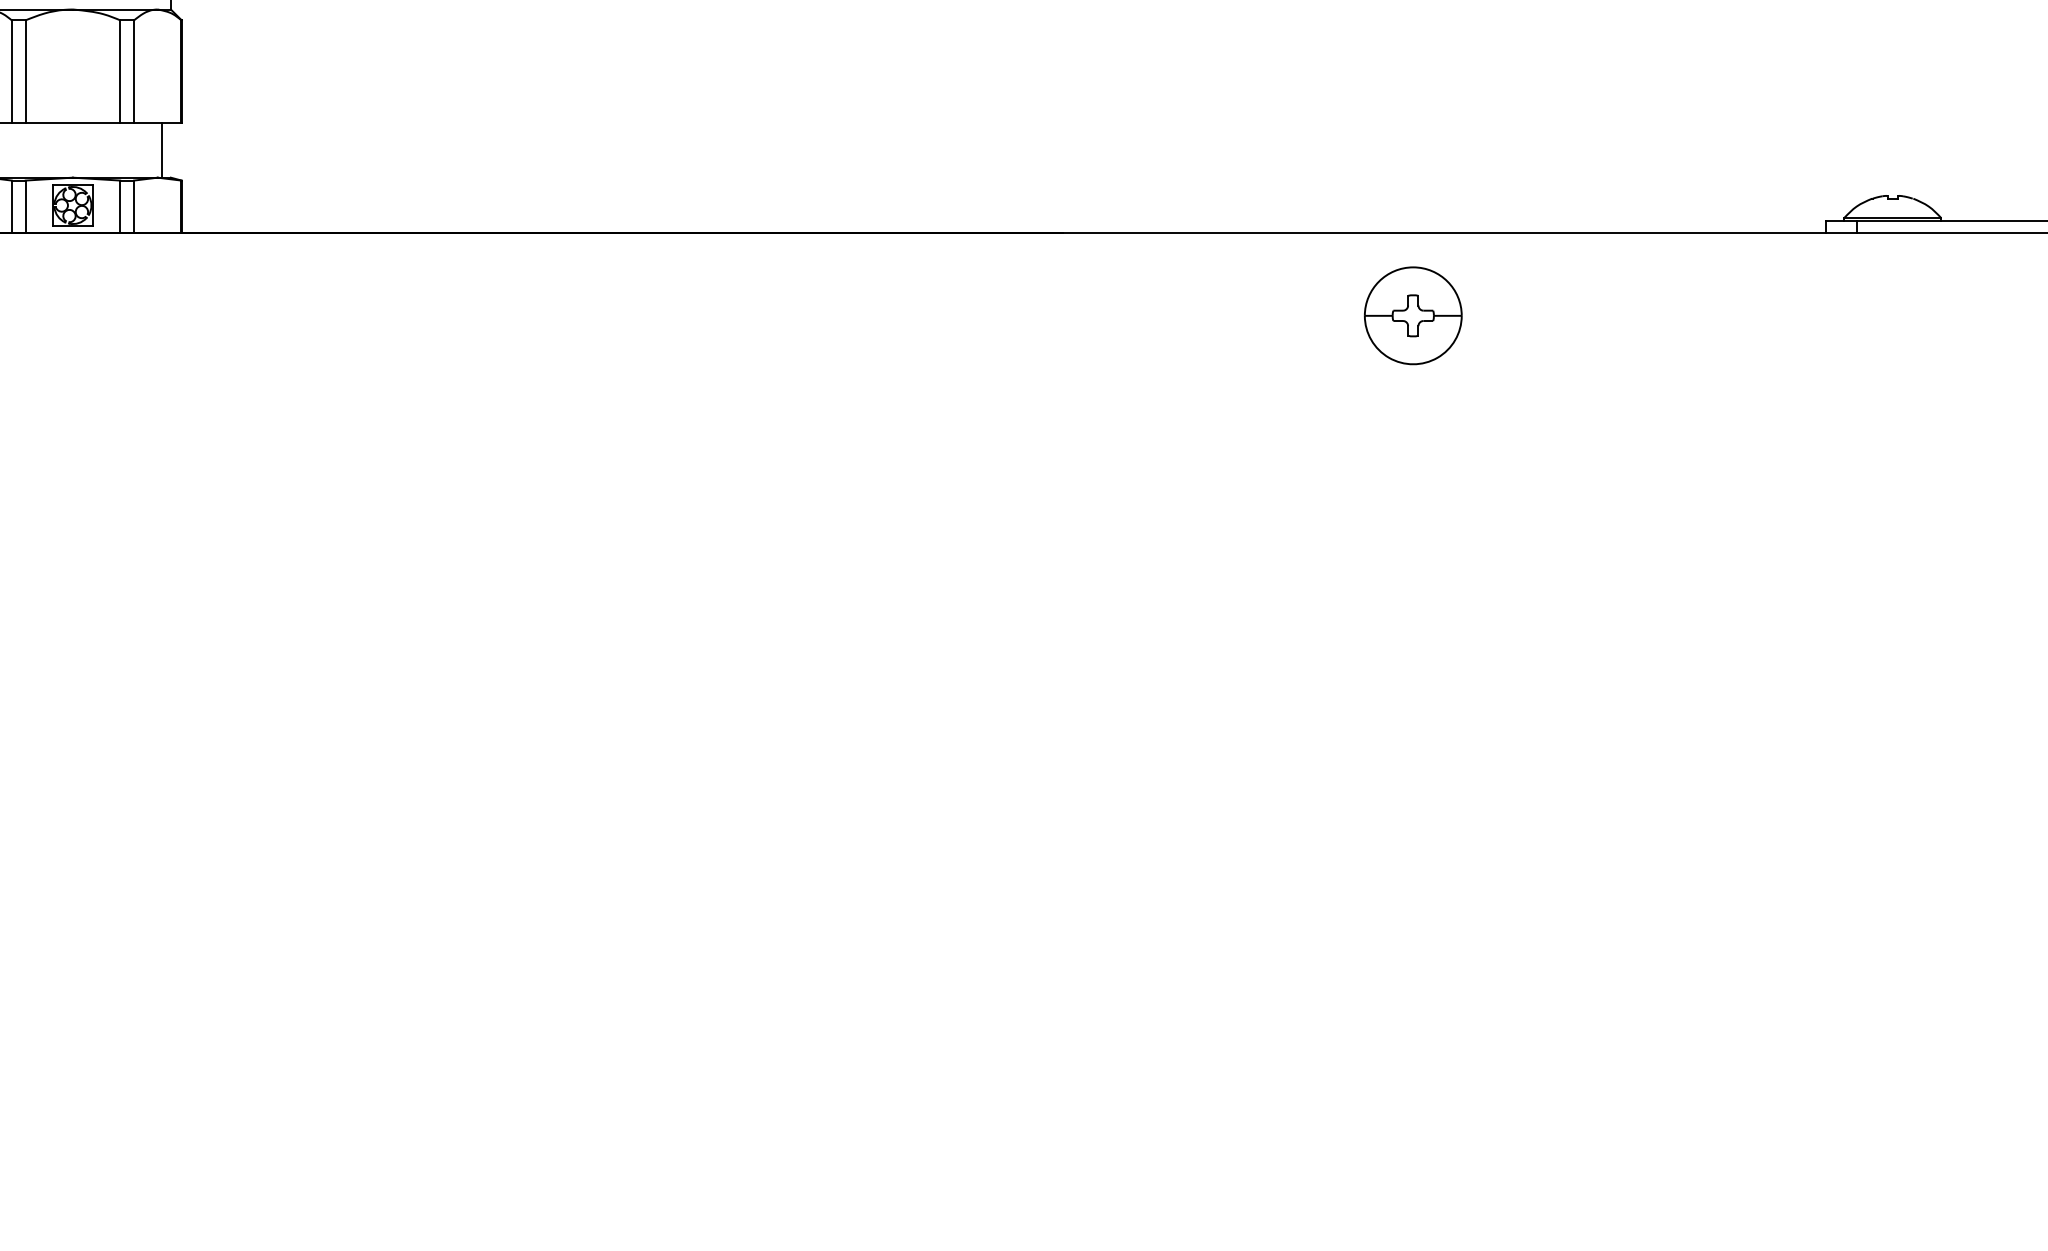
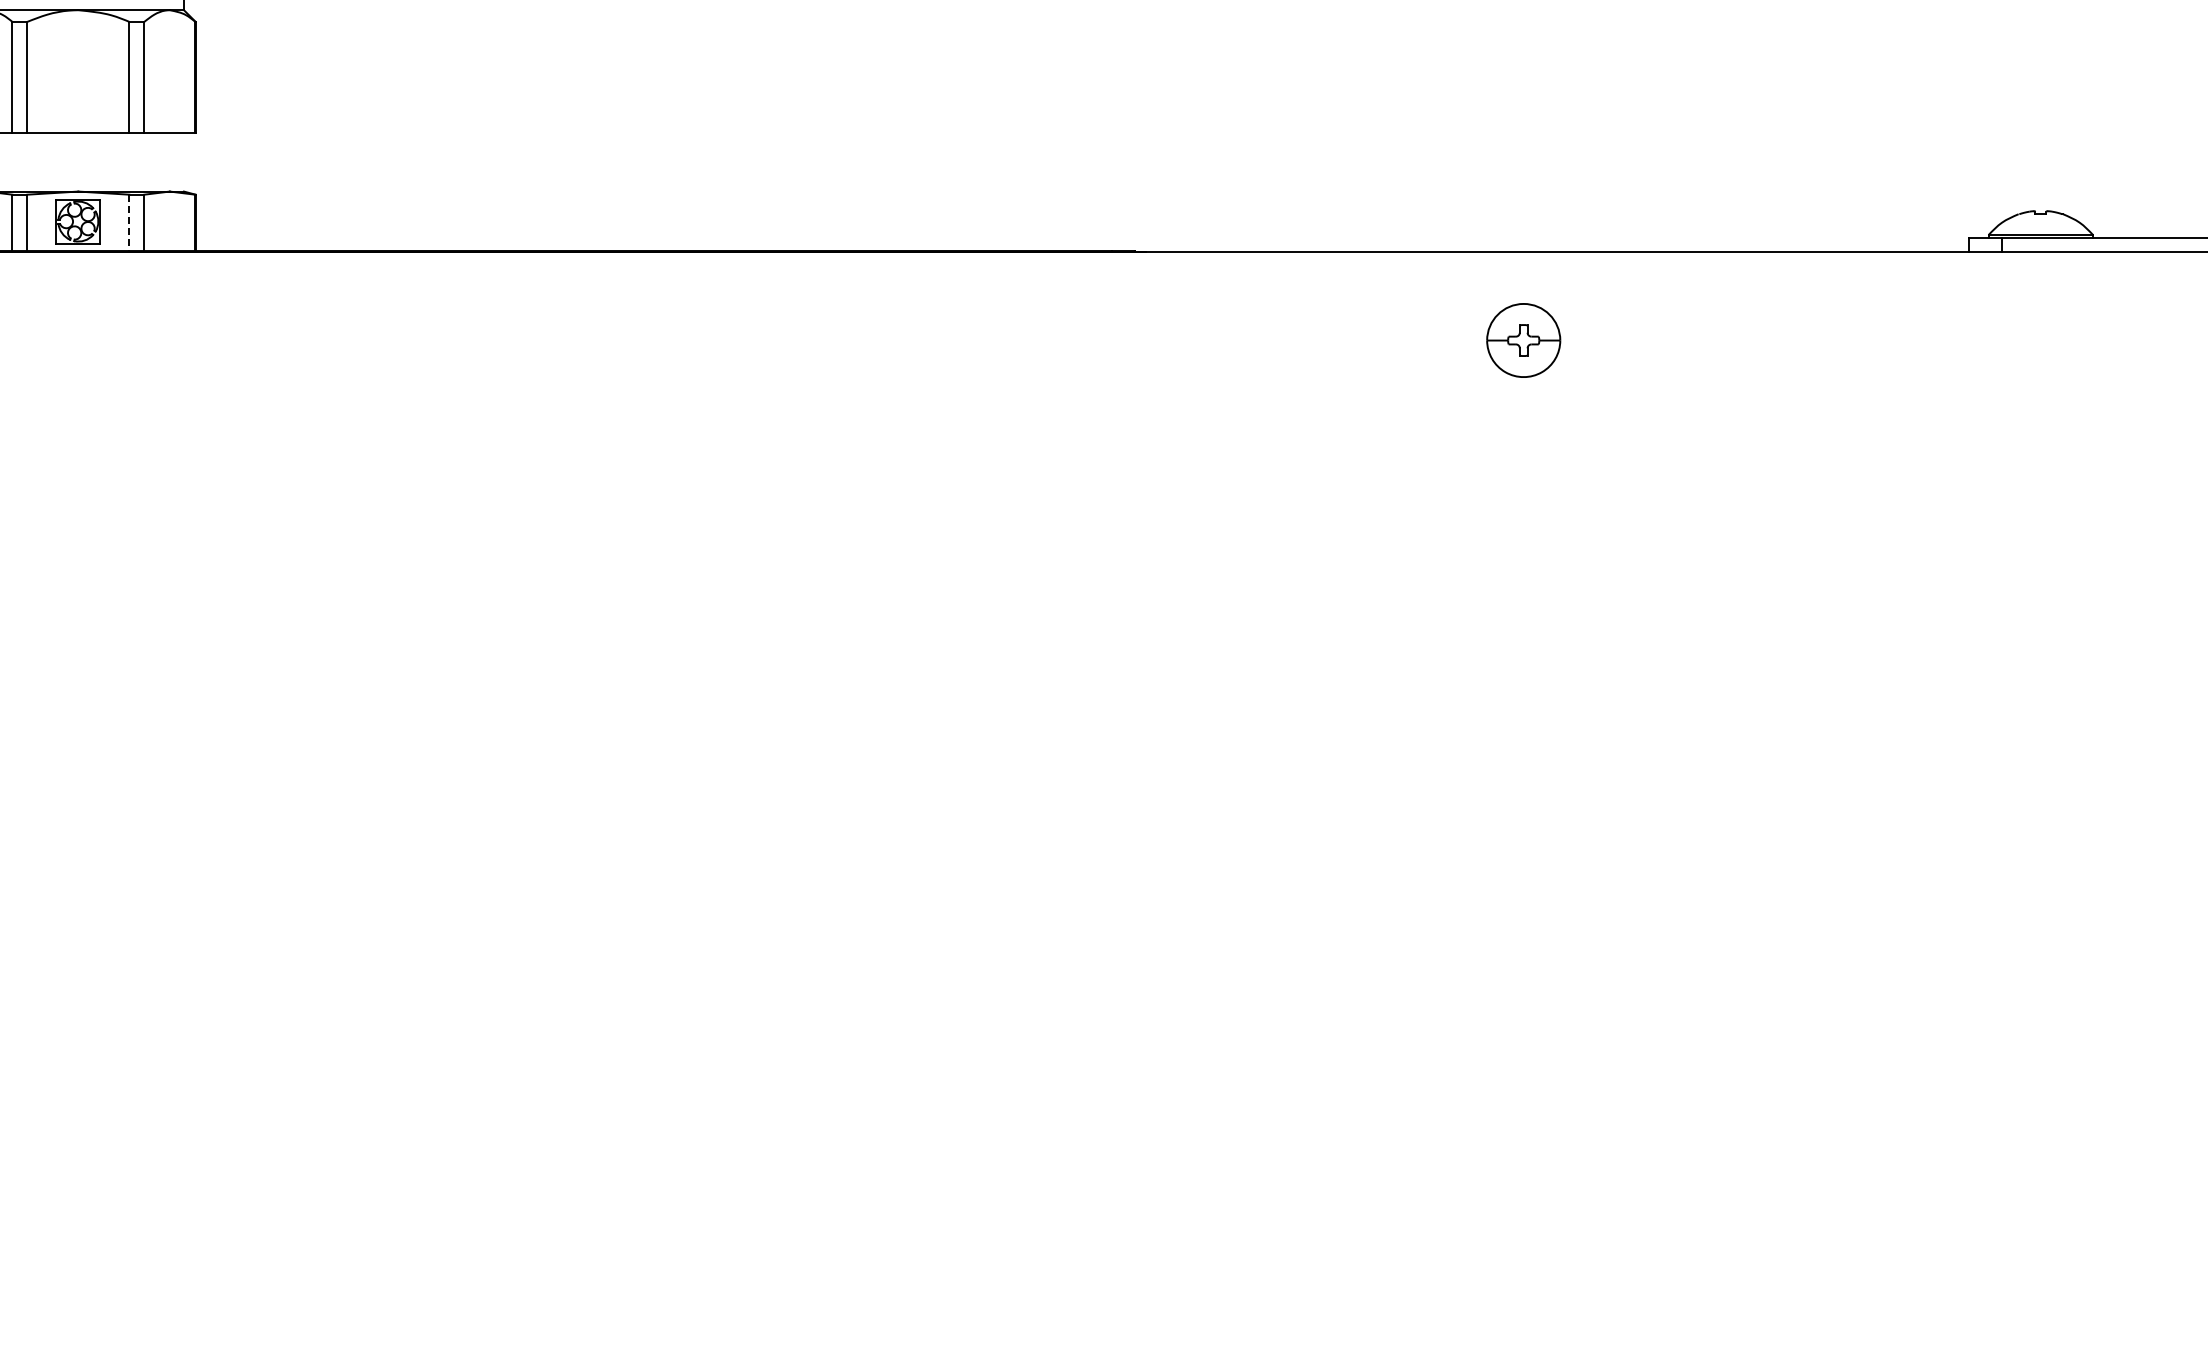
line: (161, 149) -> (173, 161), removed
line: (120, 207) -> (129, 223), solid -> dashed
part: (1413, 315) -> (1523, 340), size x0.7

